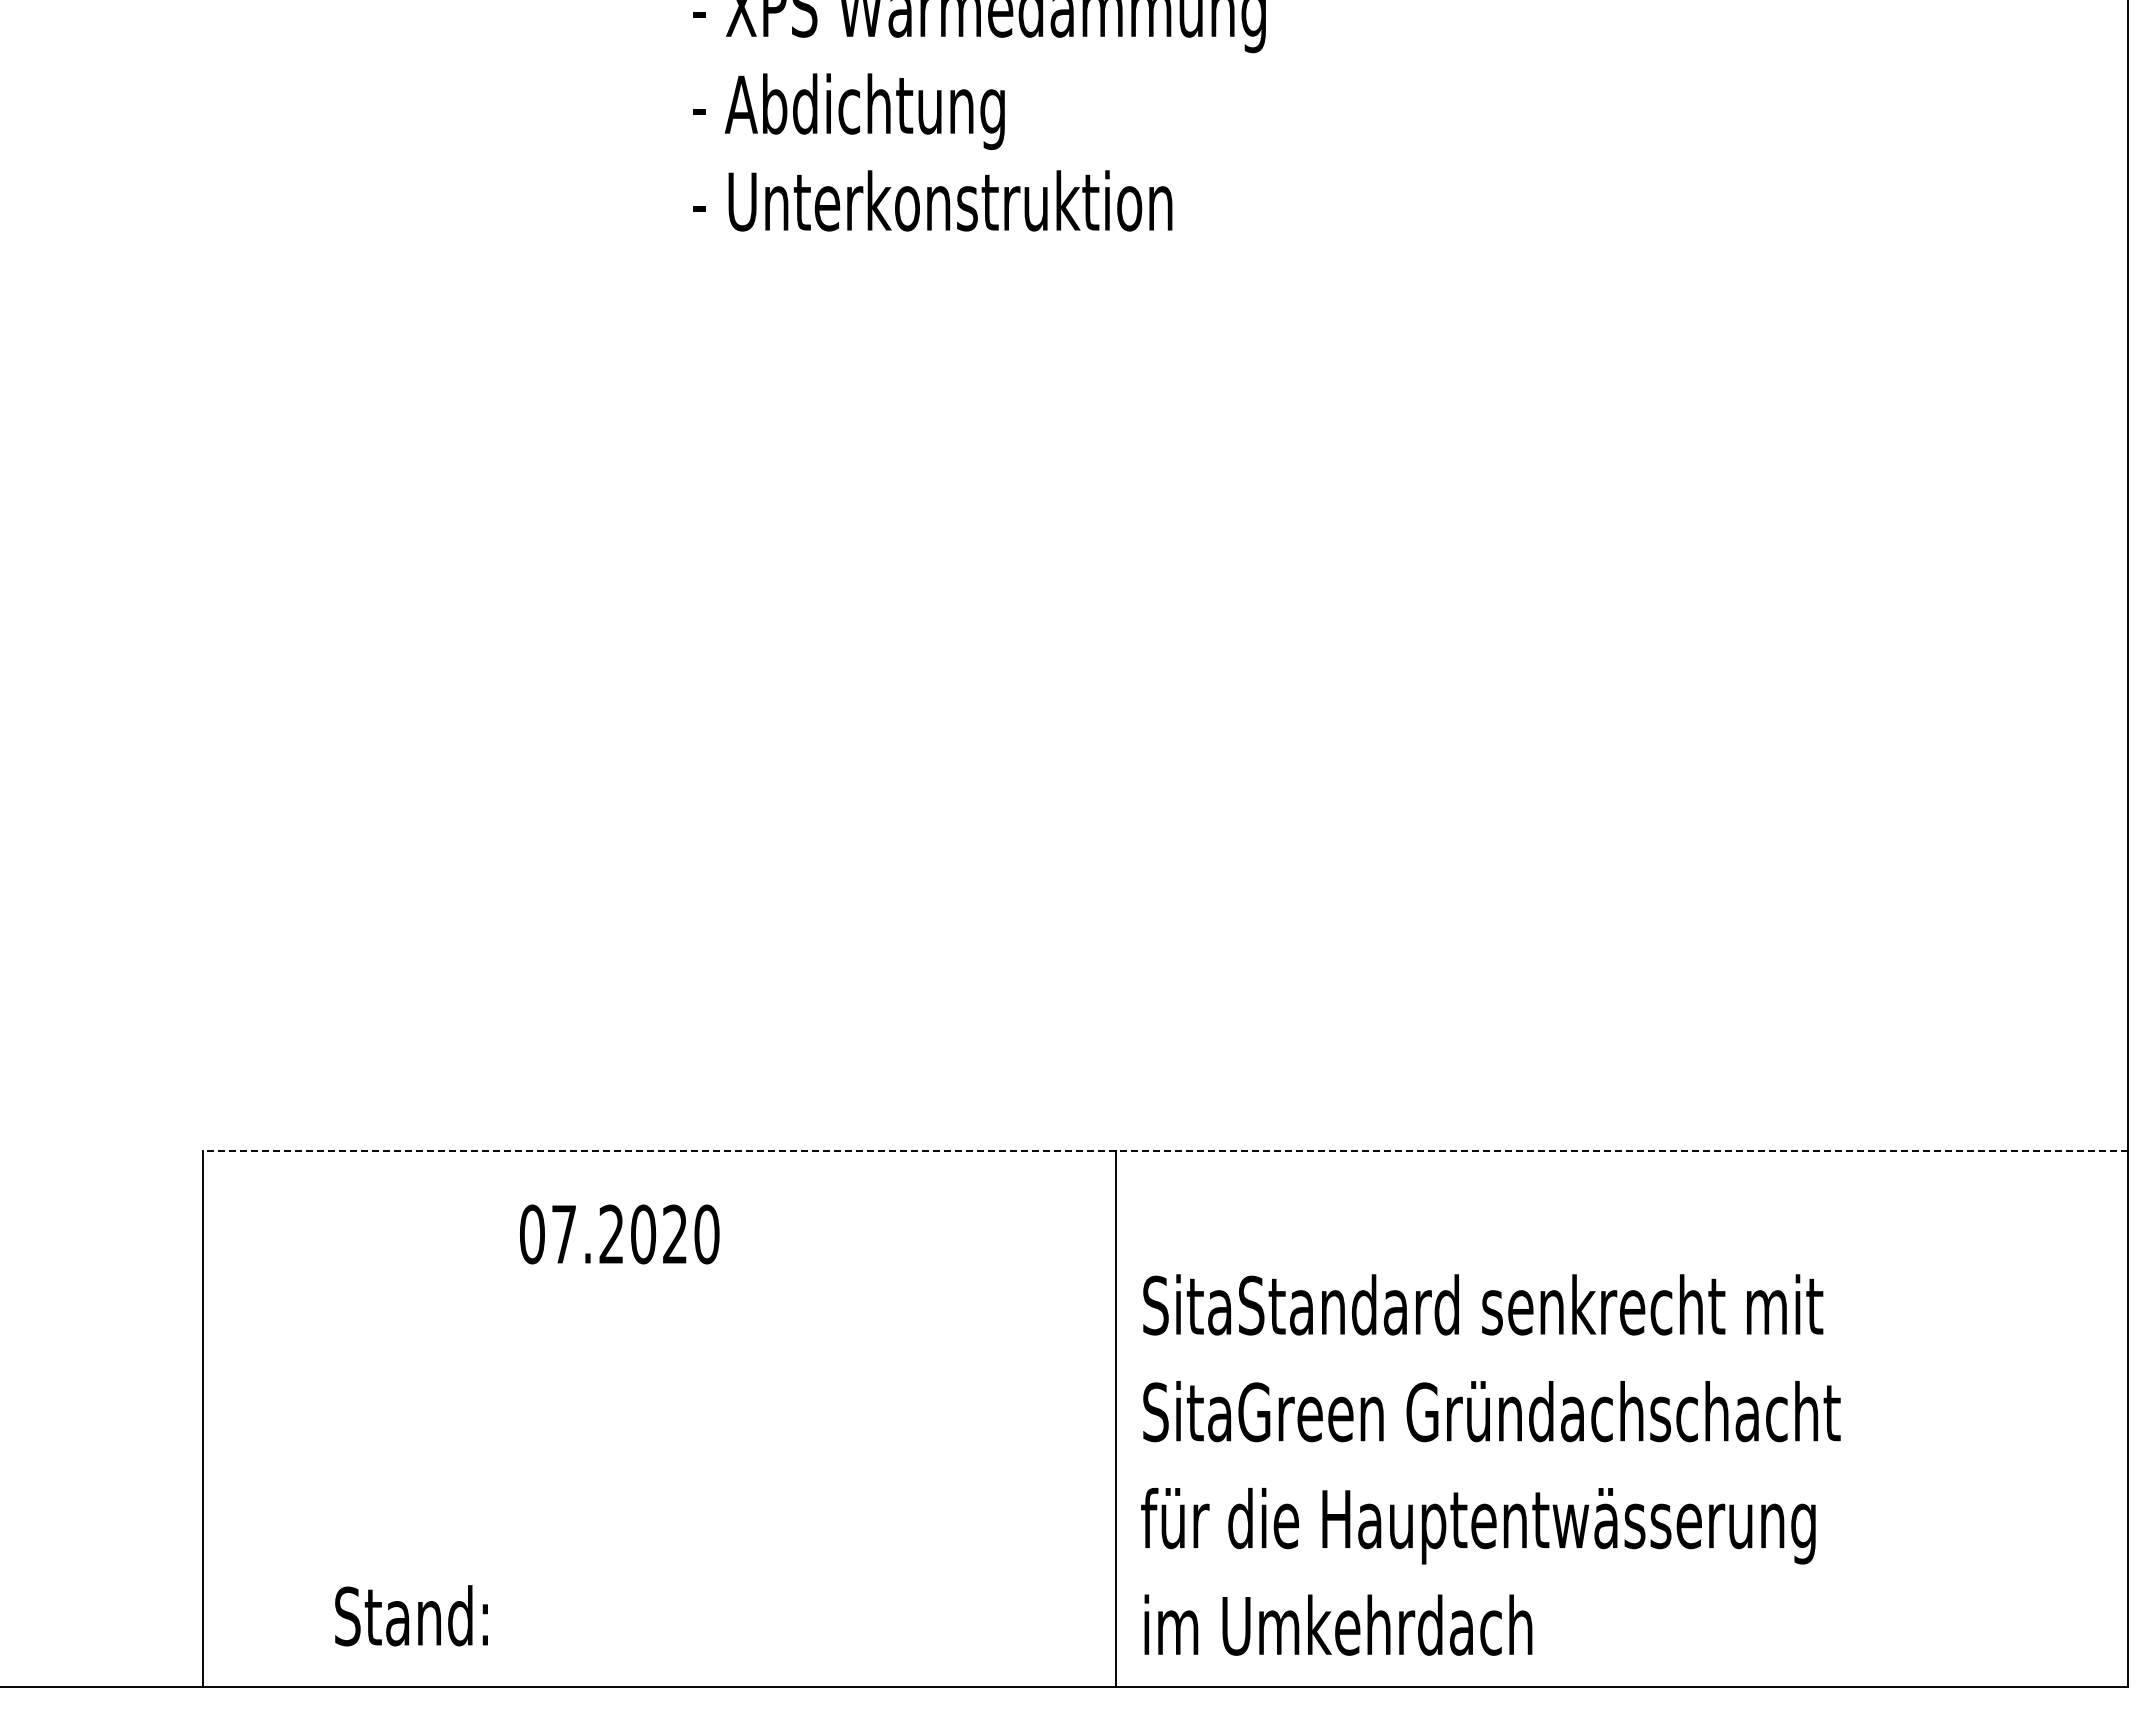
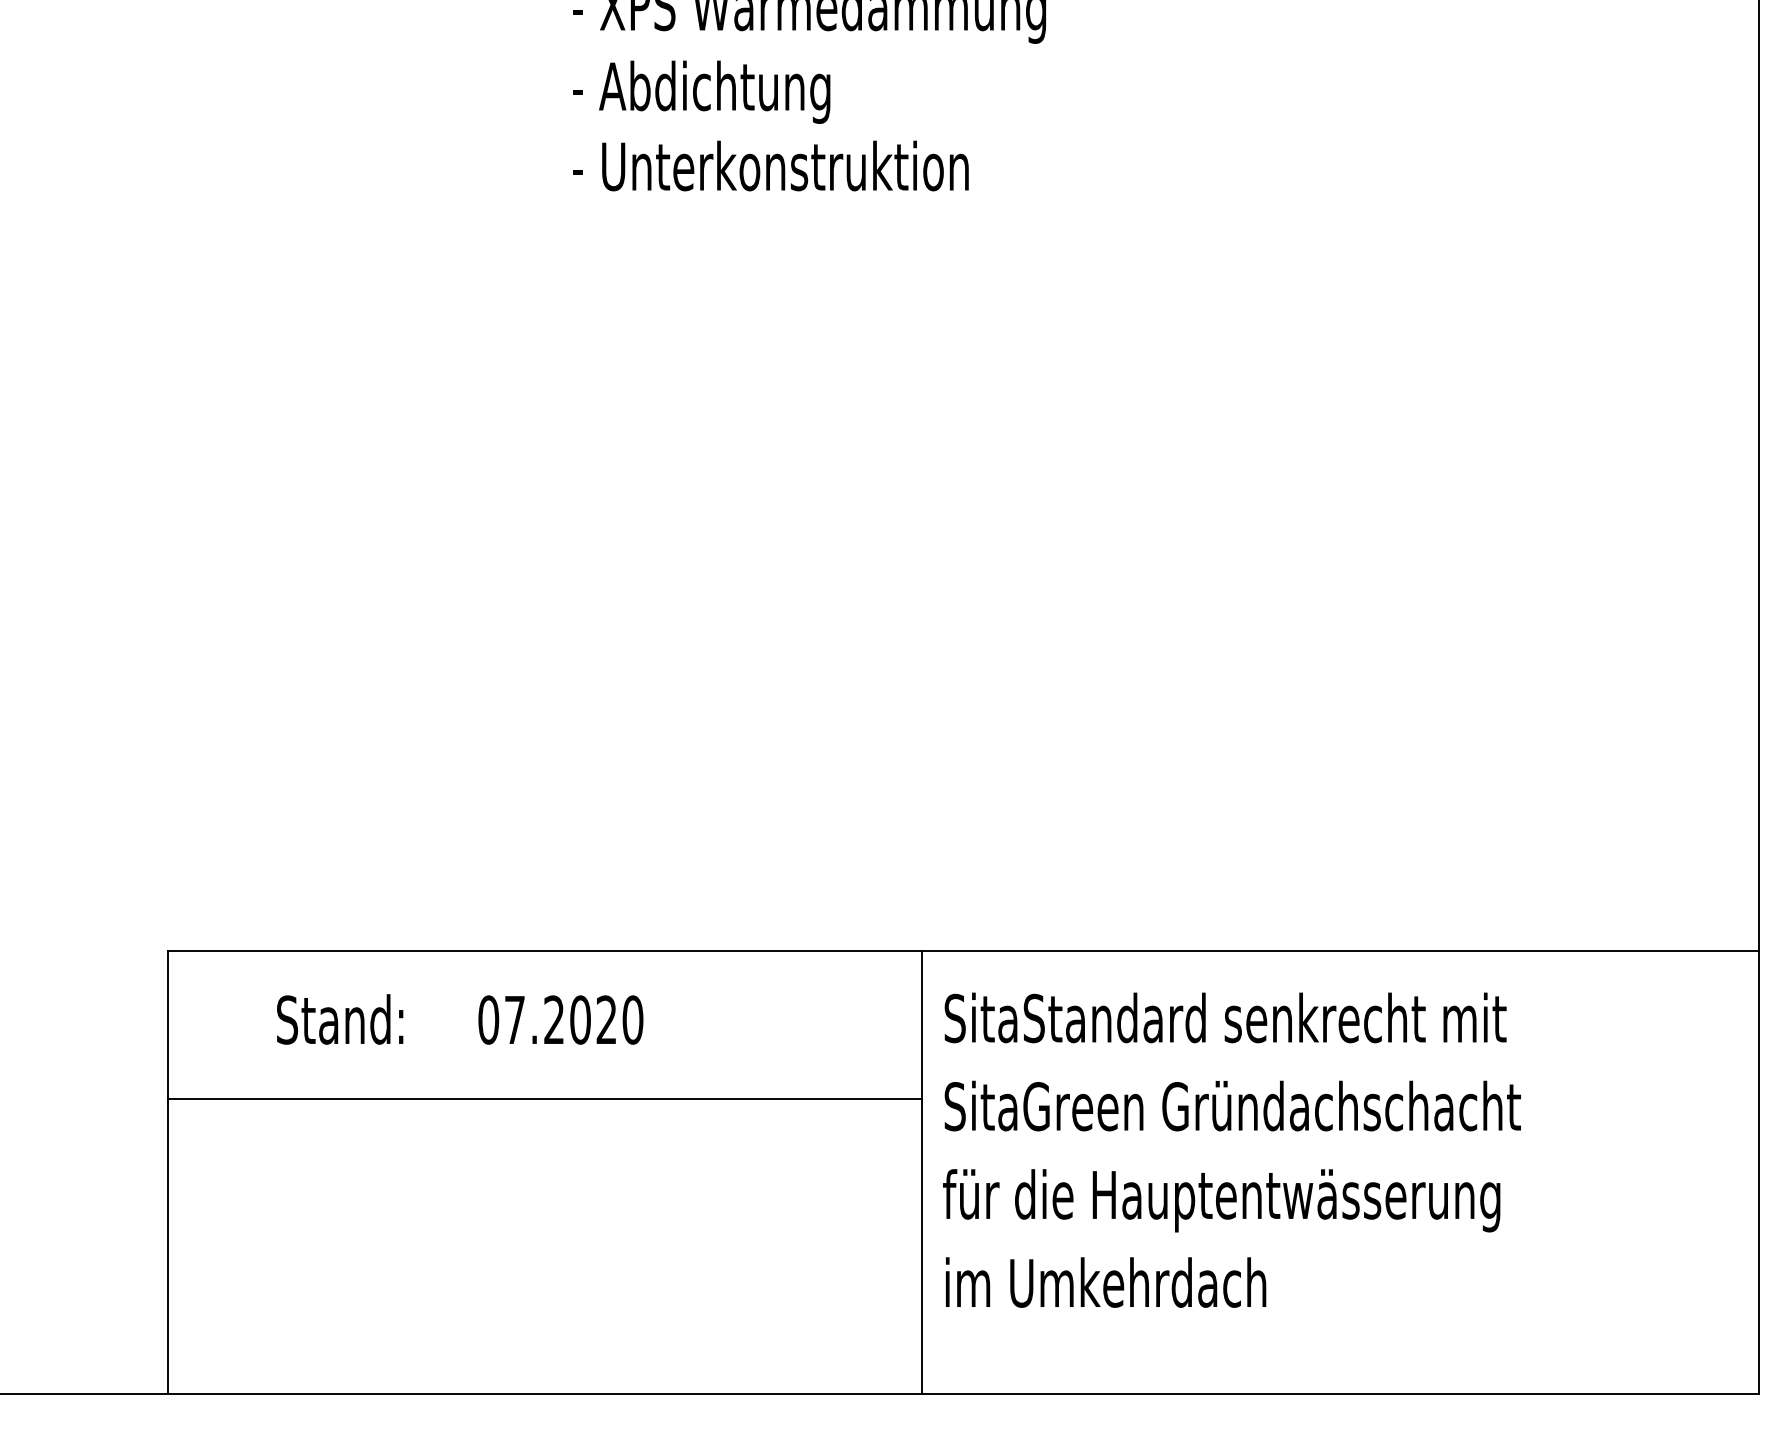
line: (1165, 1150) -> (963, 950), dashed -> solid
text: (619, 1234) -> (560, 1020), moved
line: (658, 1329) -> (544, 1098), added
text: (1490, 1464) -> (1231, 1149), moved
text: (411, 1615) -> (340, 1019), moved

